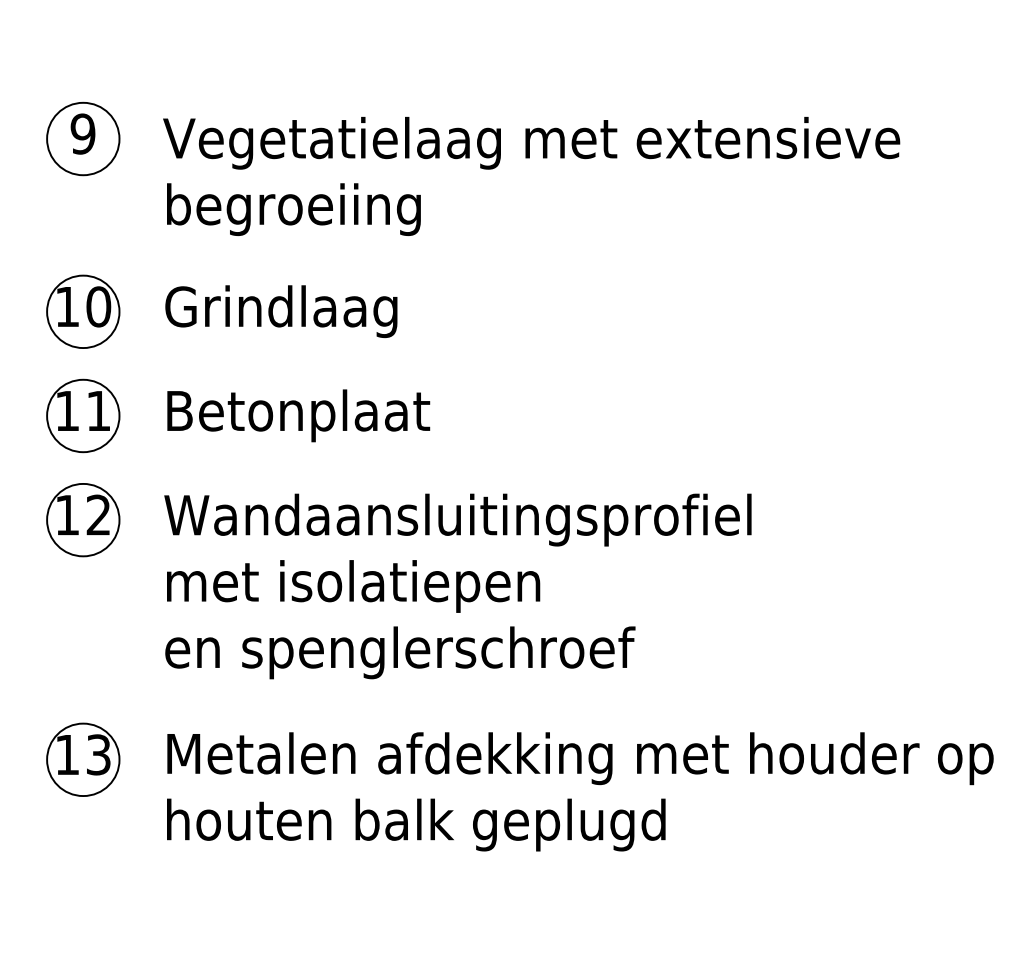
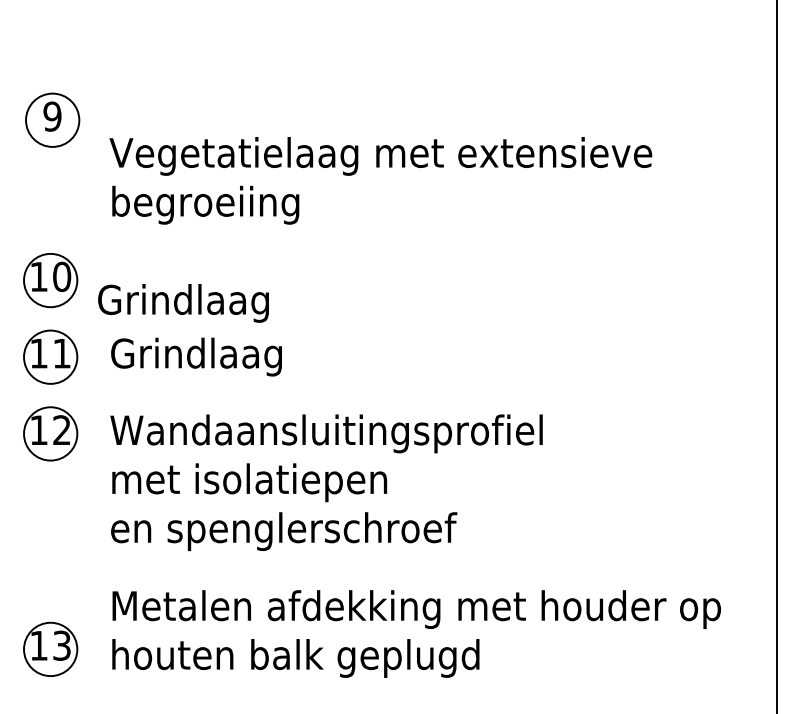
part: (83, 137) -> (52, 119), moved
text: (281, 311) -> (183, 303), moved
text: (297, 414) -> (208, 356), Betonplaat -> Grindlaag
part: (83, 758) -> (50, 648), moved

